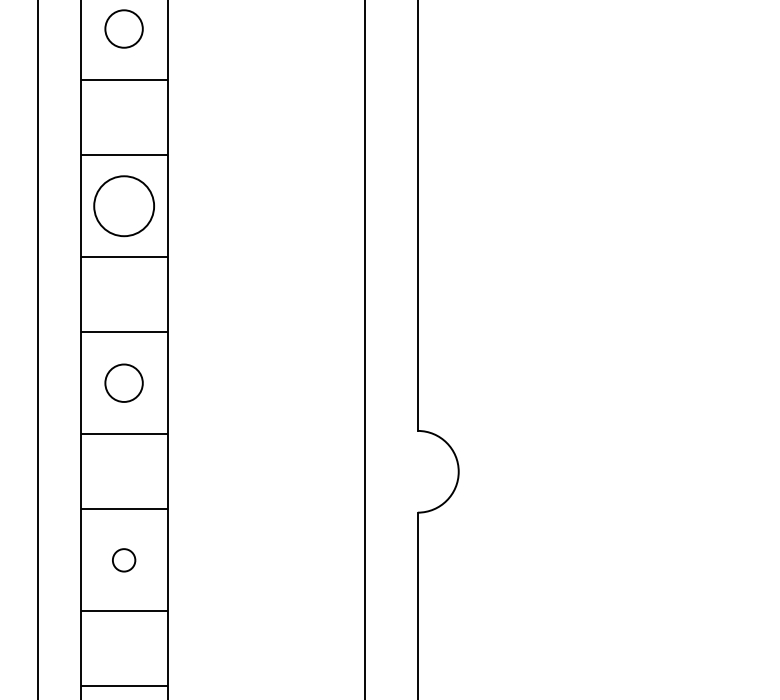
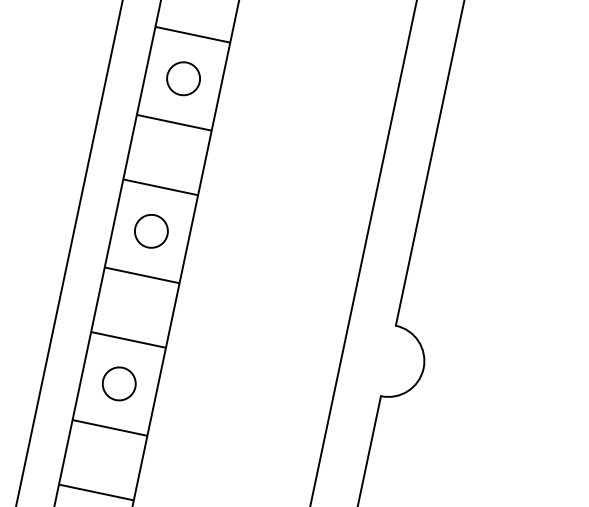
circle: (123, 205) -> (183, 78), size x0.62
circle: (123, 560) -> (118, 383), size x1.67

